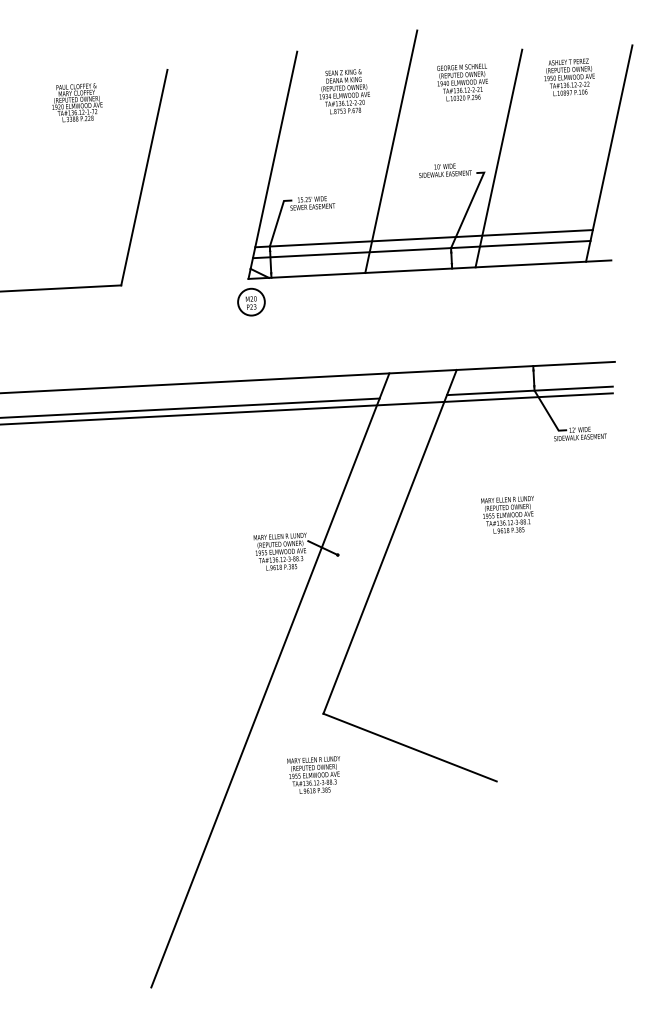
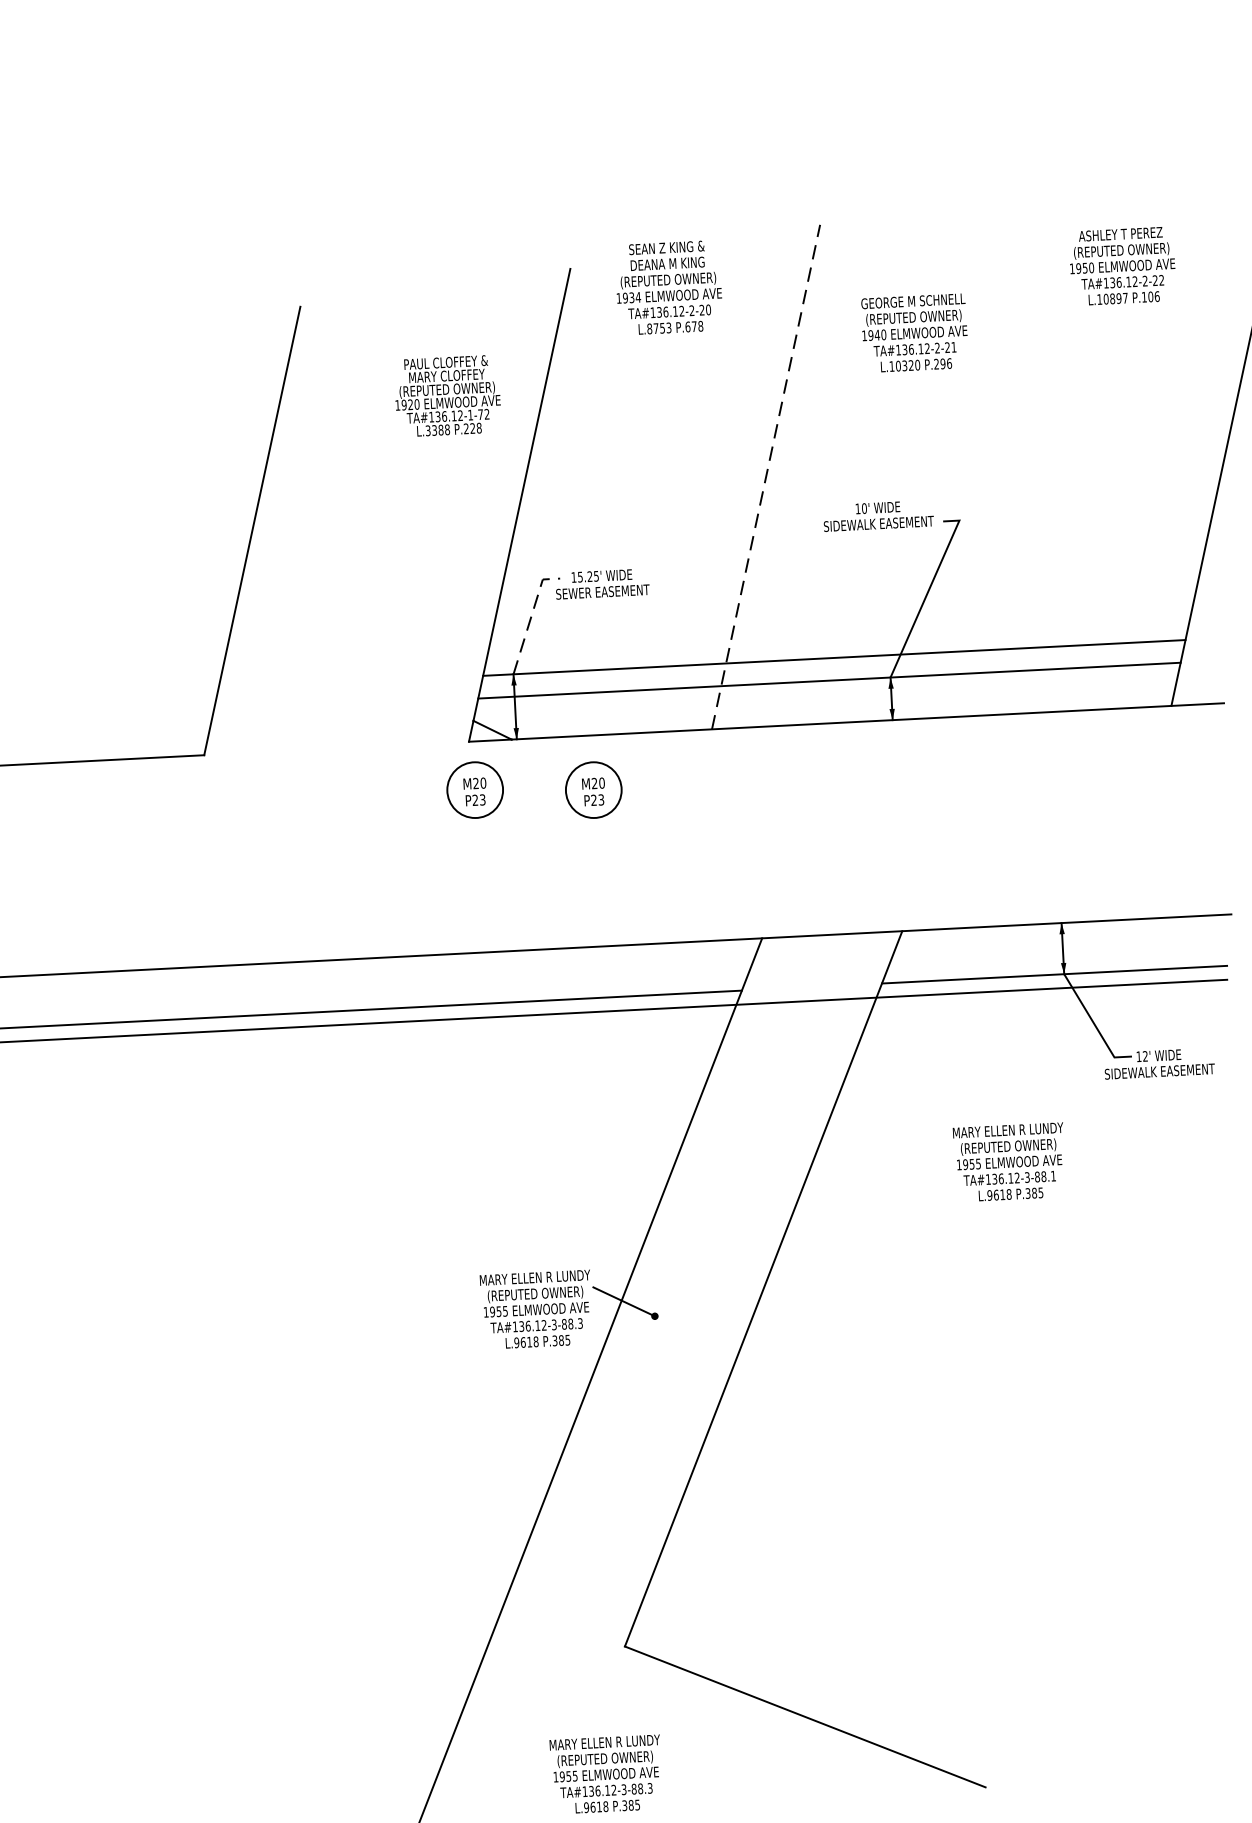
text: (569, 77) -> (1122, 266), moved
text: (344, 91) -> (668, 287), moved
text: (77, 102) -> (448, 395), moved
line: (391, 151) -> (766, 476), solid -> dashed
line: (498, 158) -> (989, 491), removed
line: (278, 219) -> (531, 618), solid -> dashed
part: (308, 301) -> (593, 788), added
text: (507, 514) -> (1007, 1161), moved

